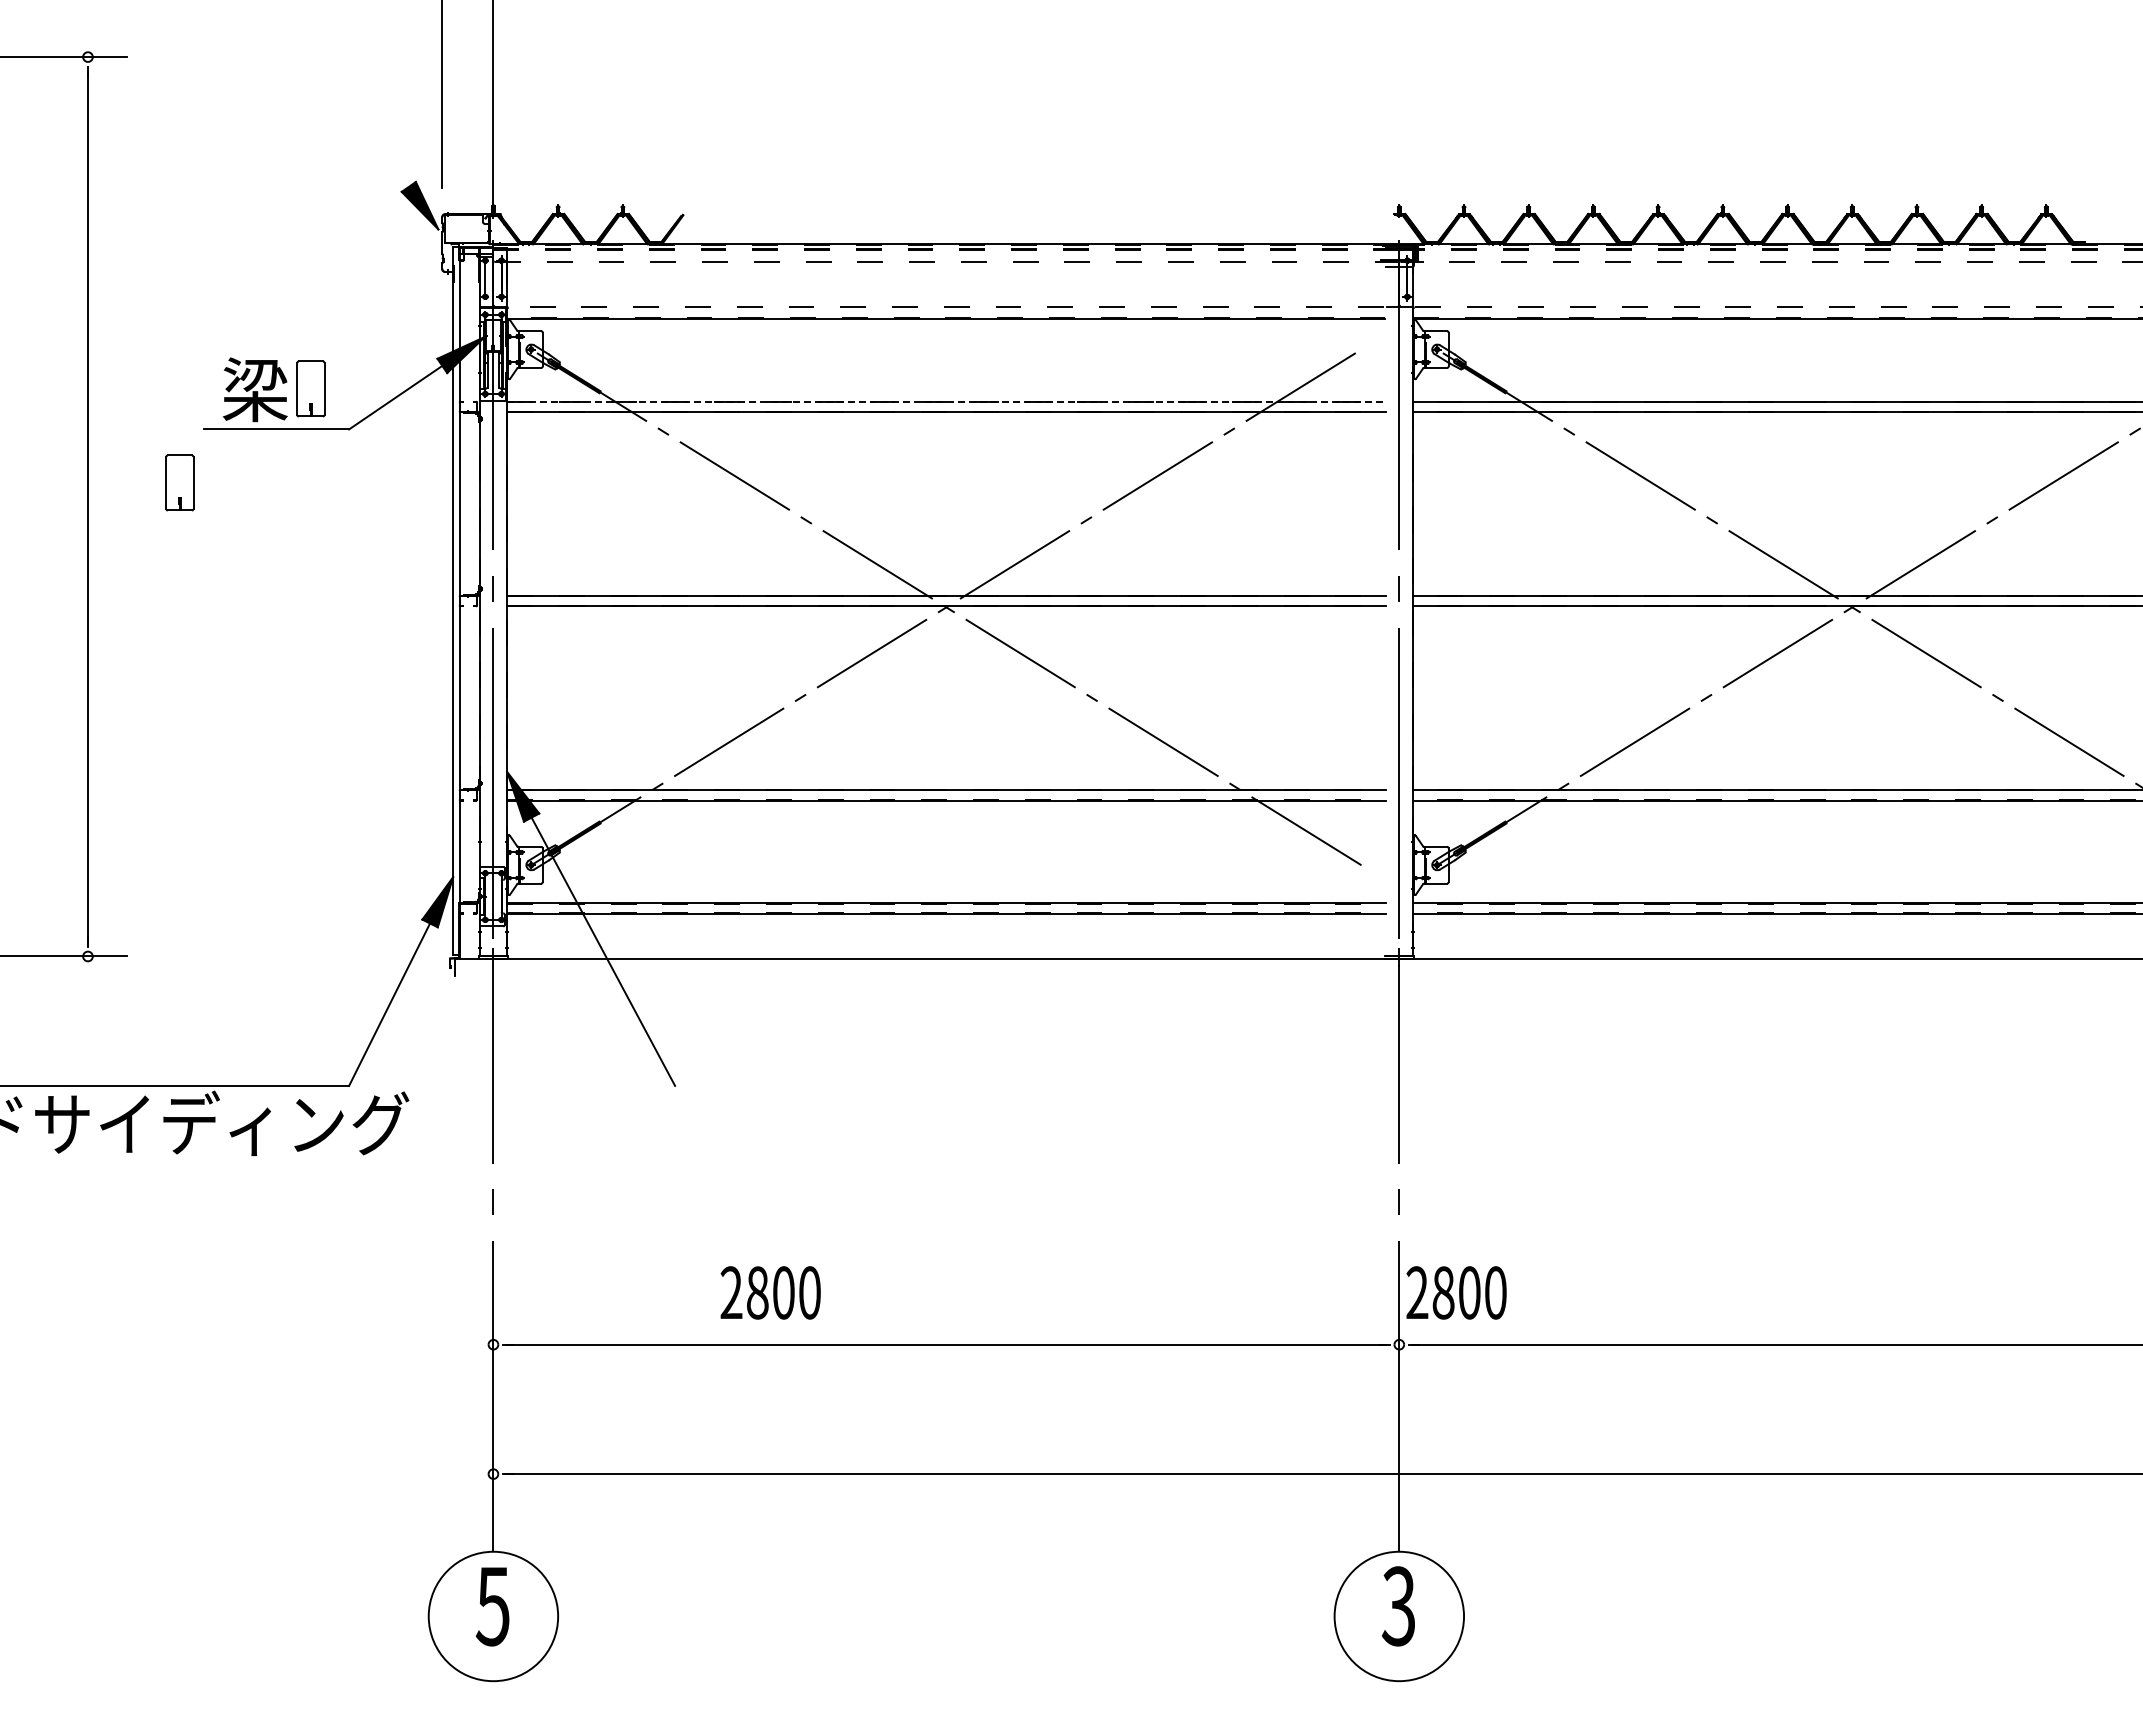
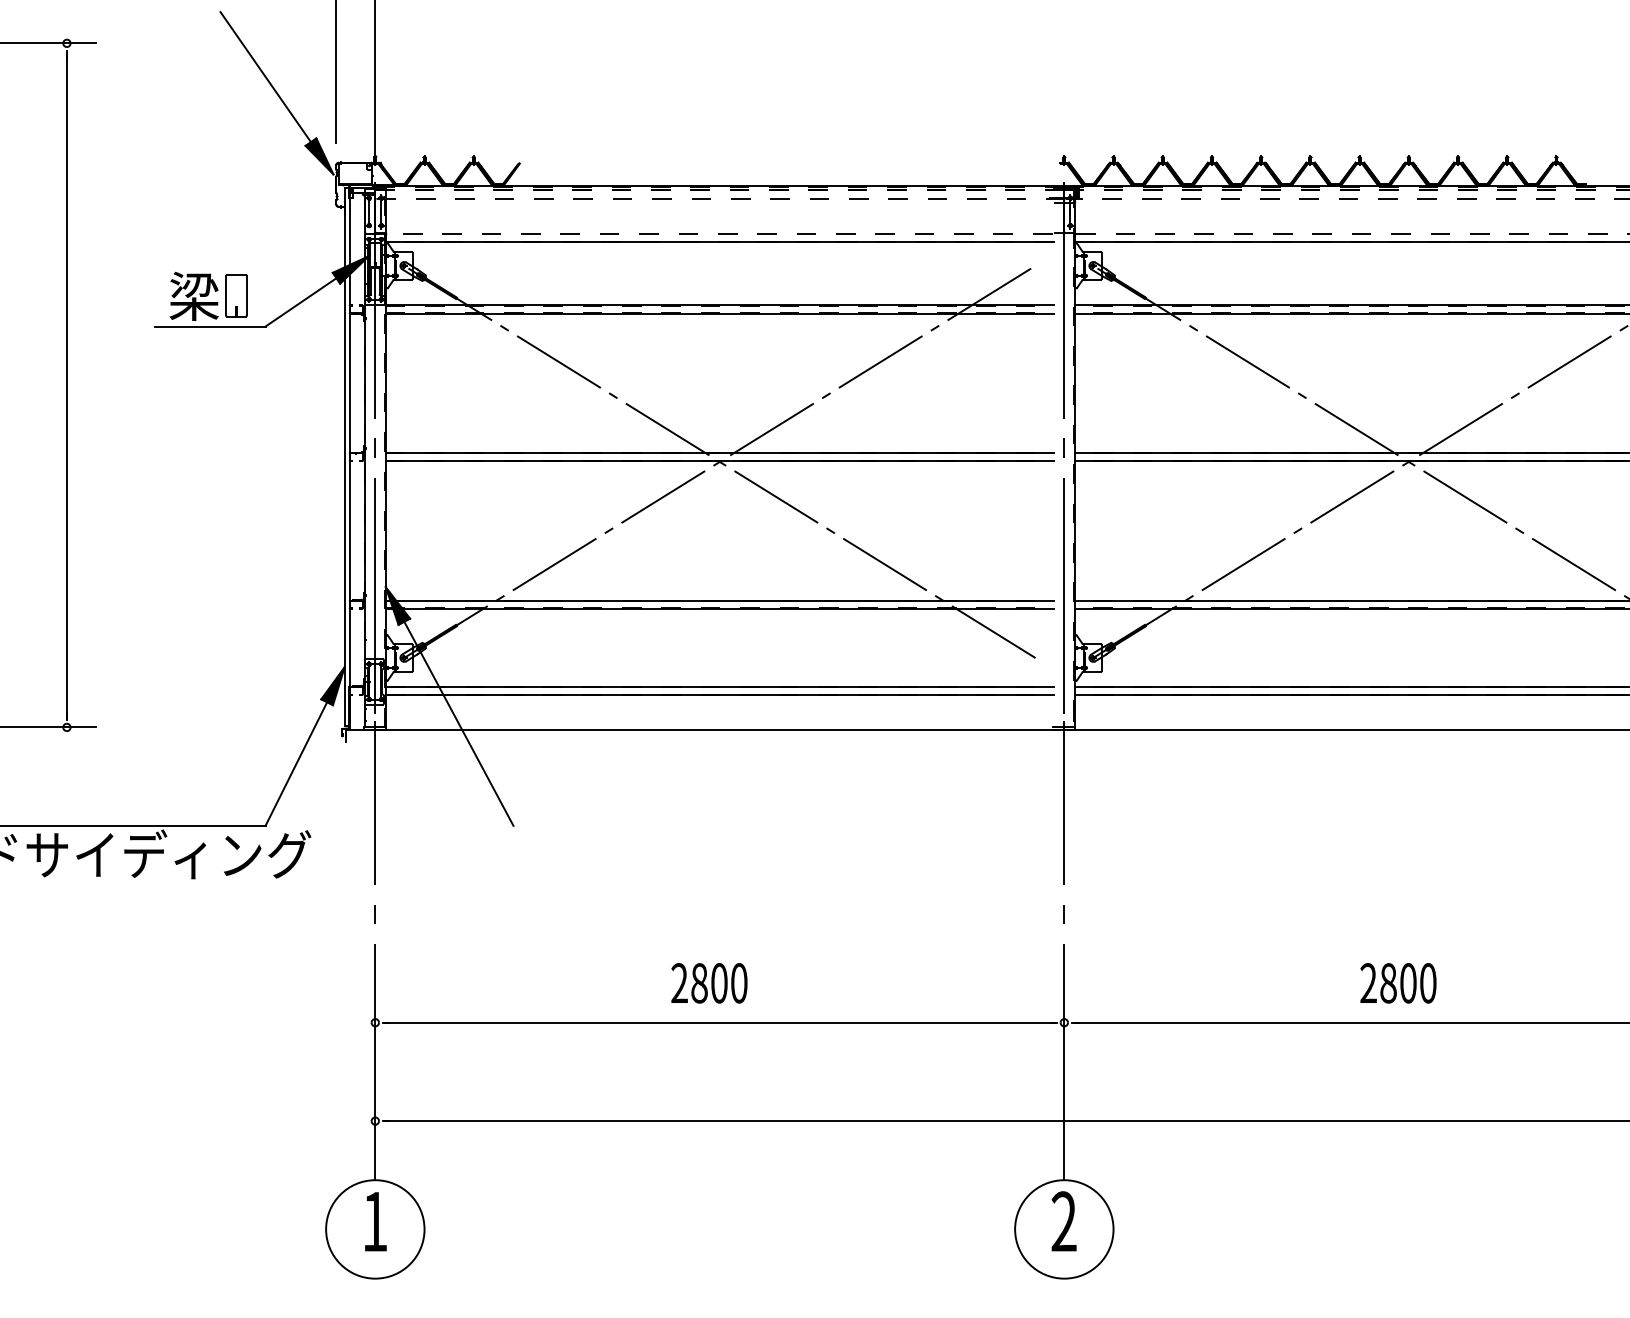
line: (348, 100) -> (265, 76), added
line: (946, 401) -> (719, 305), dashed -> solid
part: (179, 482) -> (136, 366), removed
text: (770, 1292) -> (709, 983), moved
text: (1456, 1292) -> (1398, 983), moved
text: (492, 1606) -> (374, 1221), 5 -> 1
text: (1398, 1606) -> (1063, 1221), 3 -> 2

